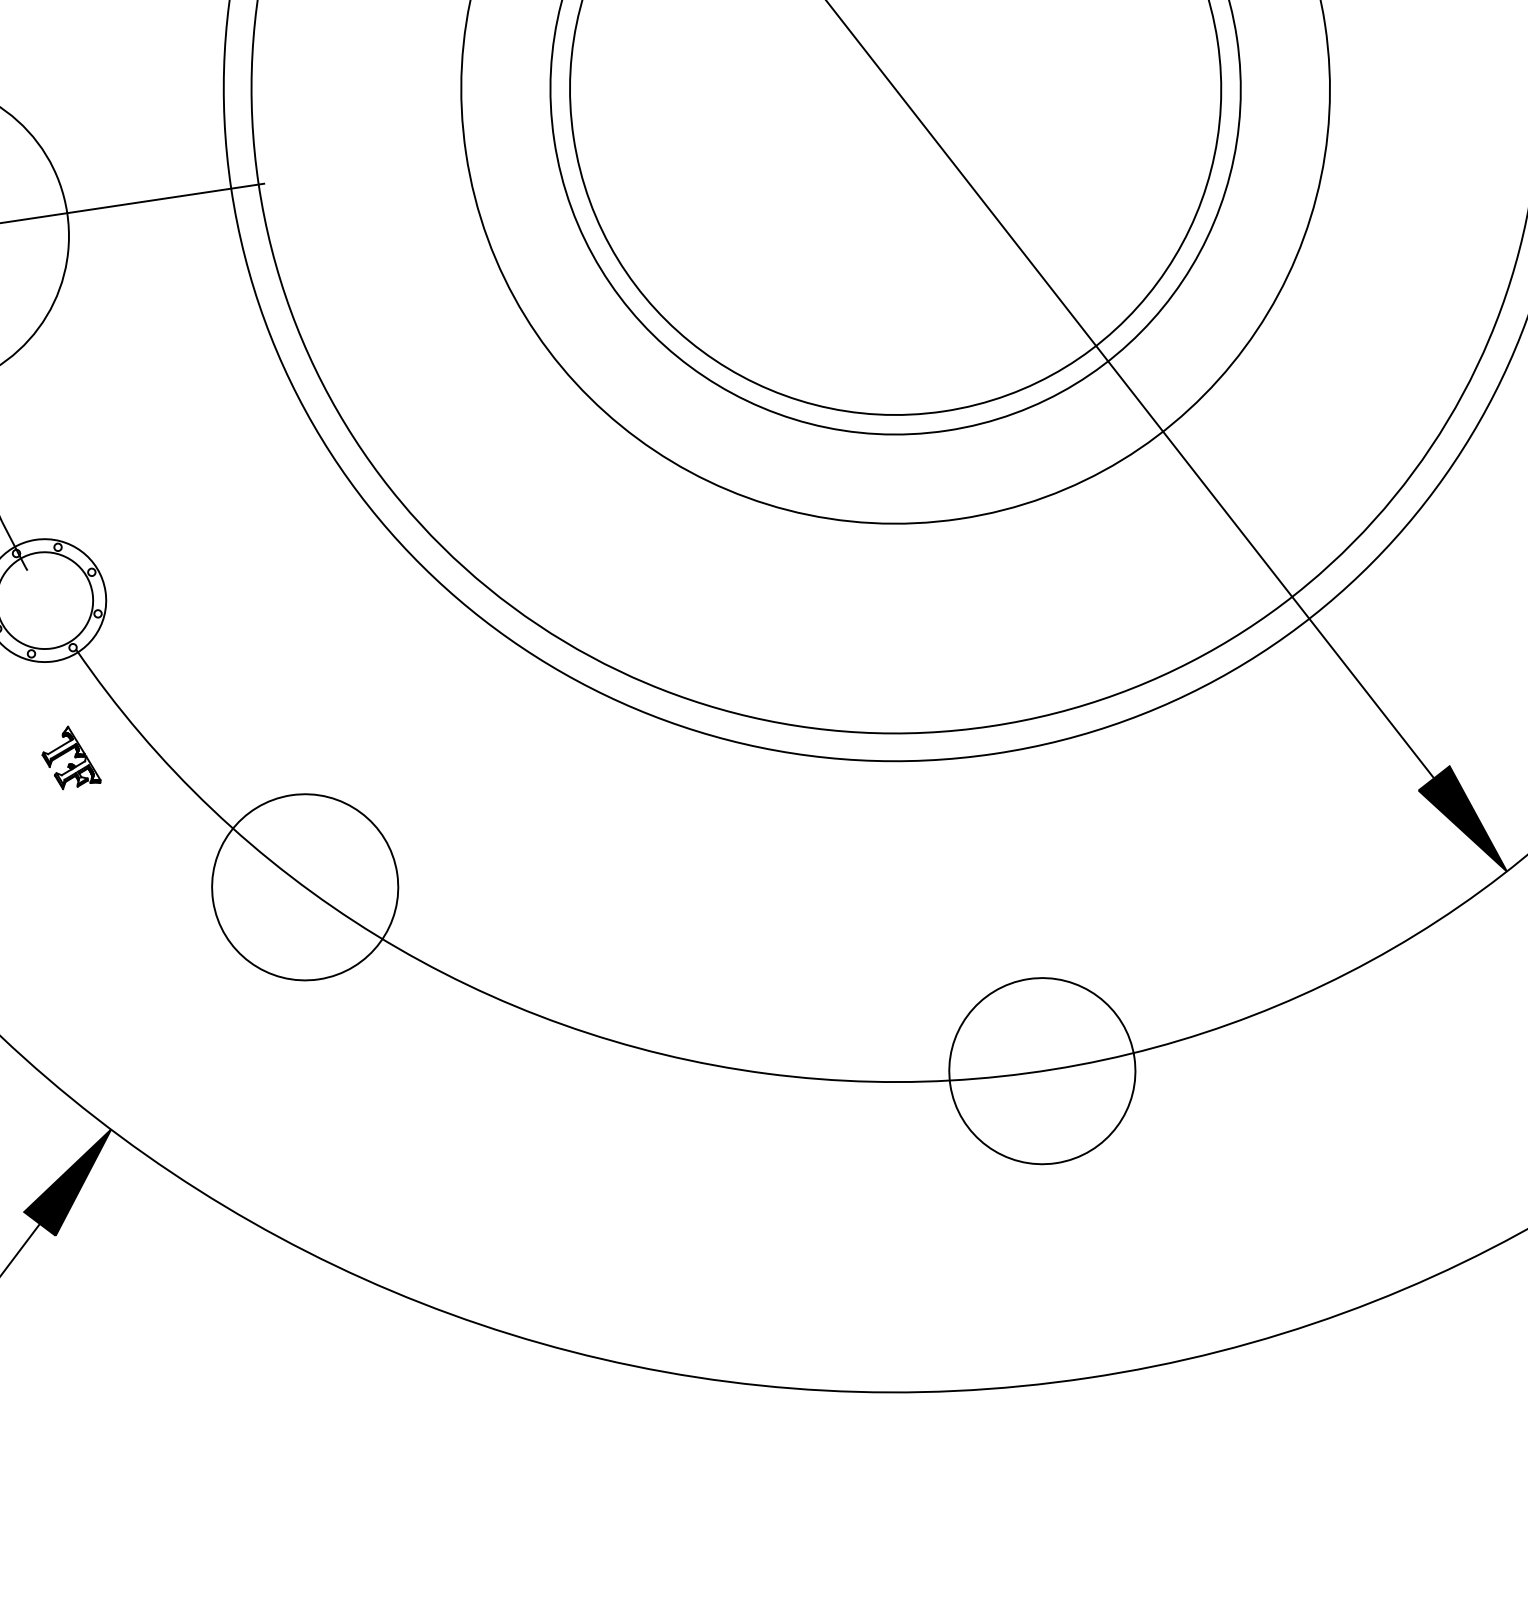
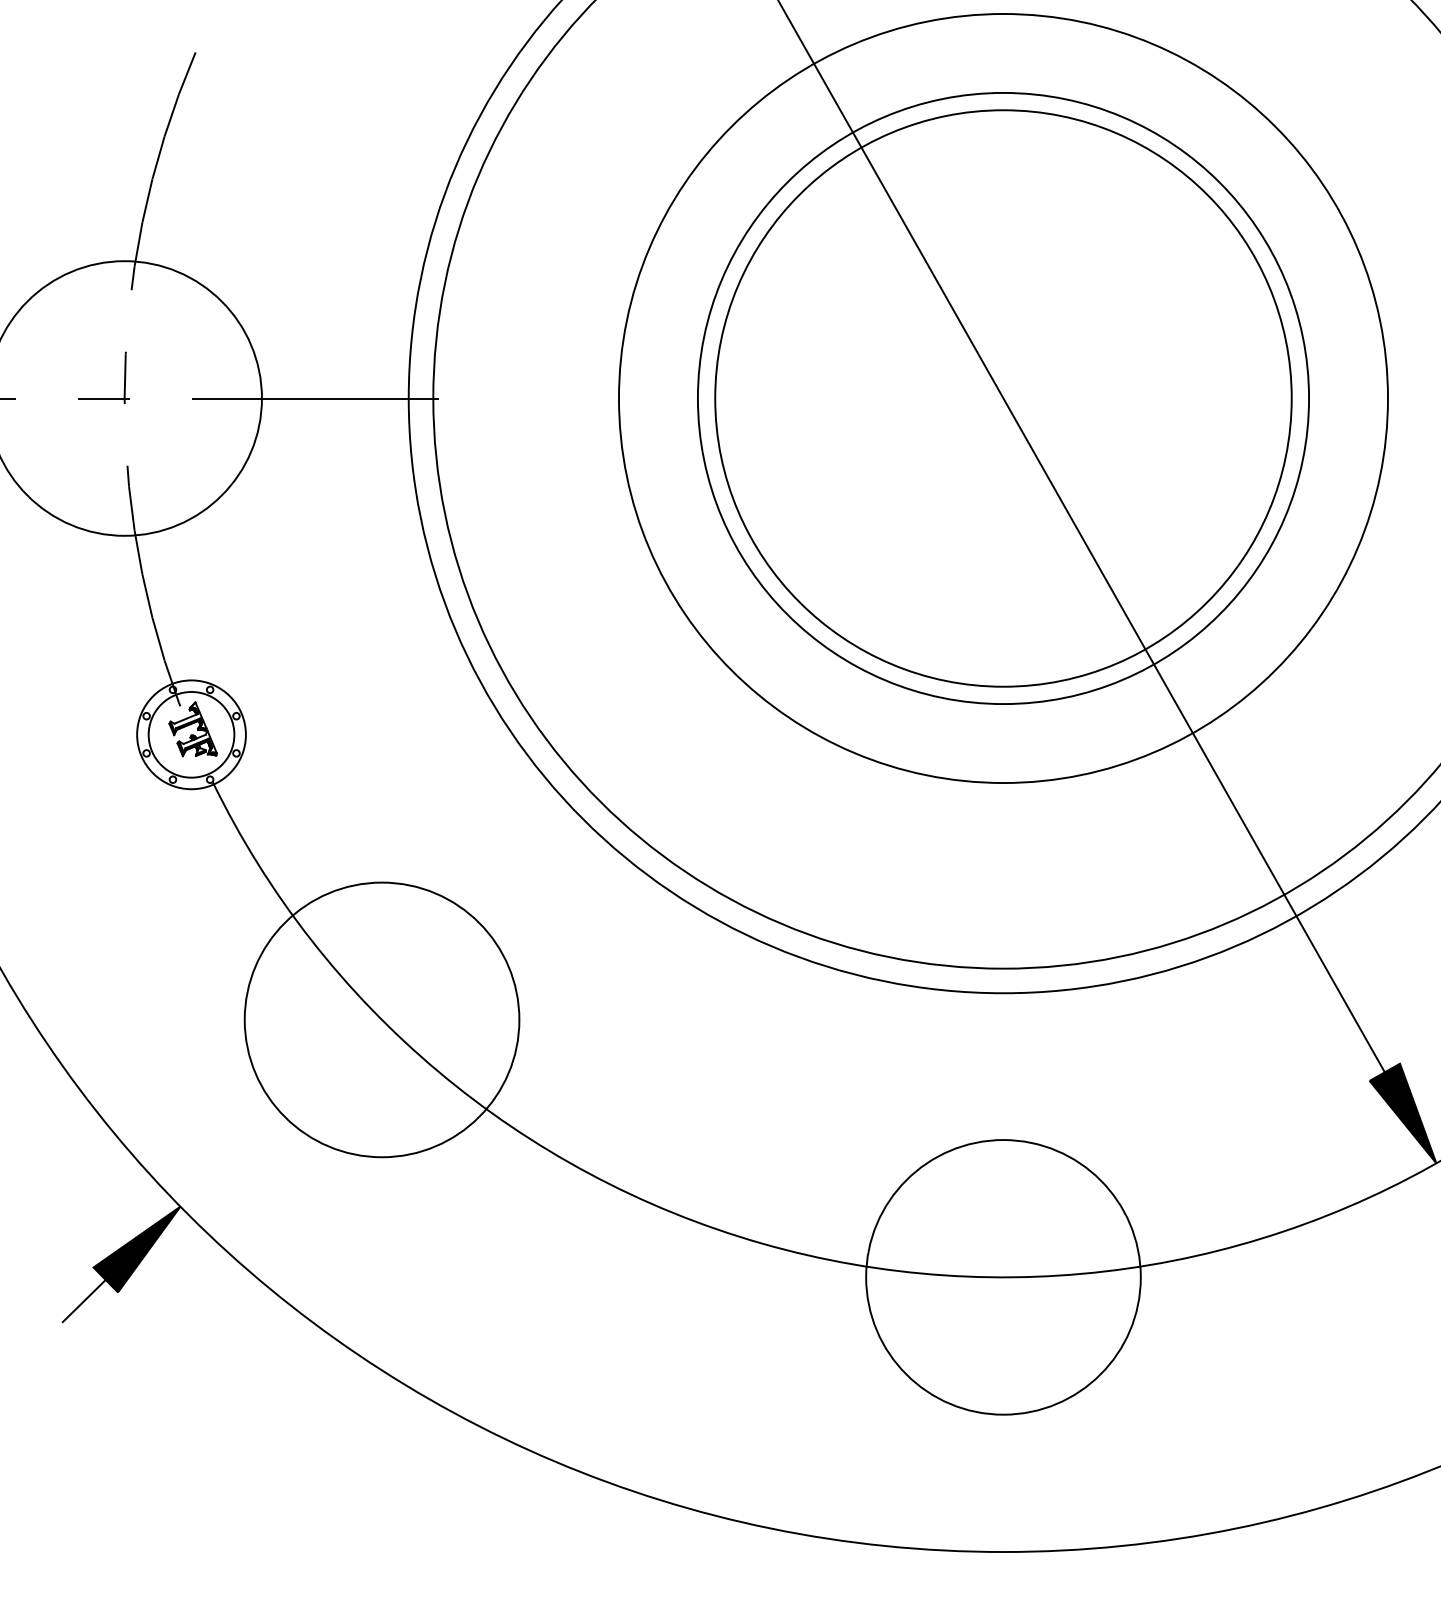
part: (69, 757) -> (192, 729), moved
circle: (304, 886) -> (381, 1019), size x1.67
circle: (1042, 1071) -> (1003, 1277), size x1.67

